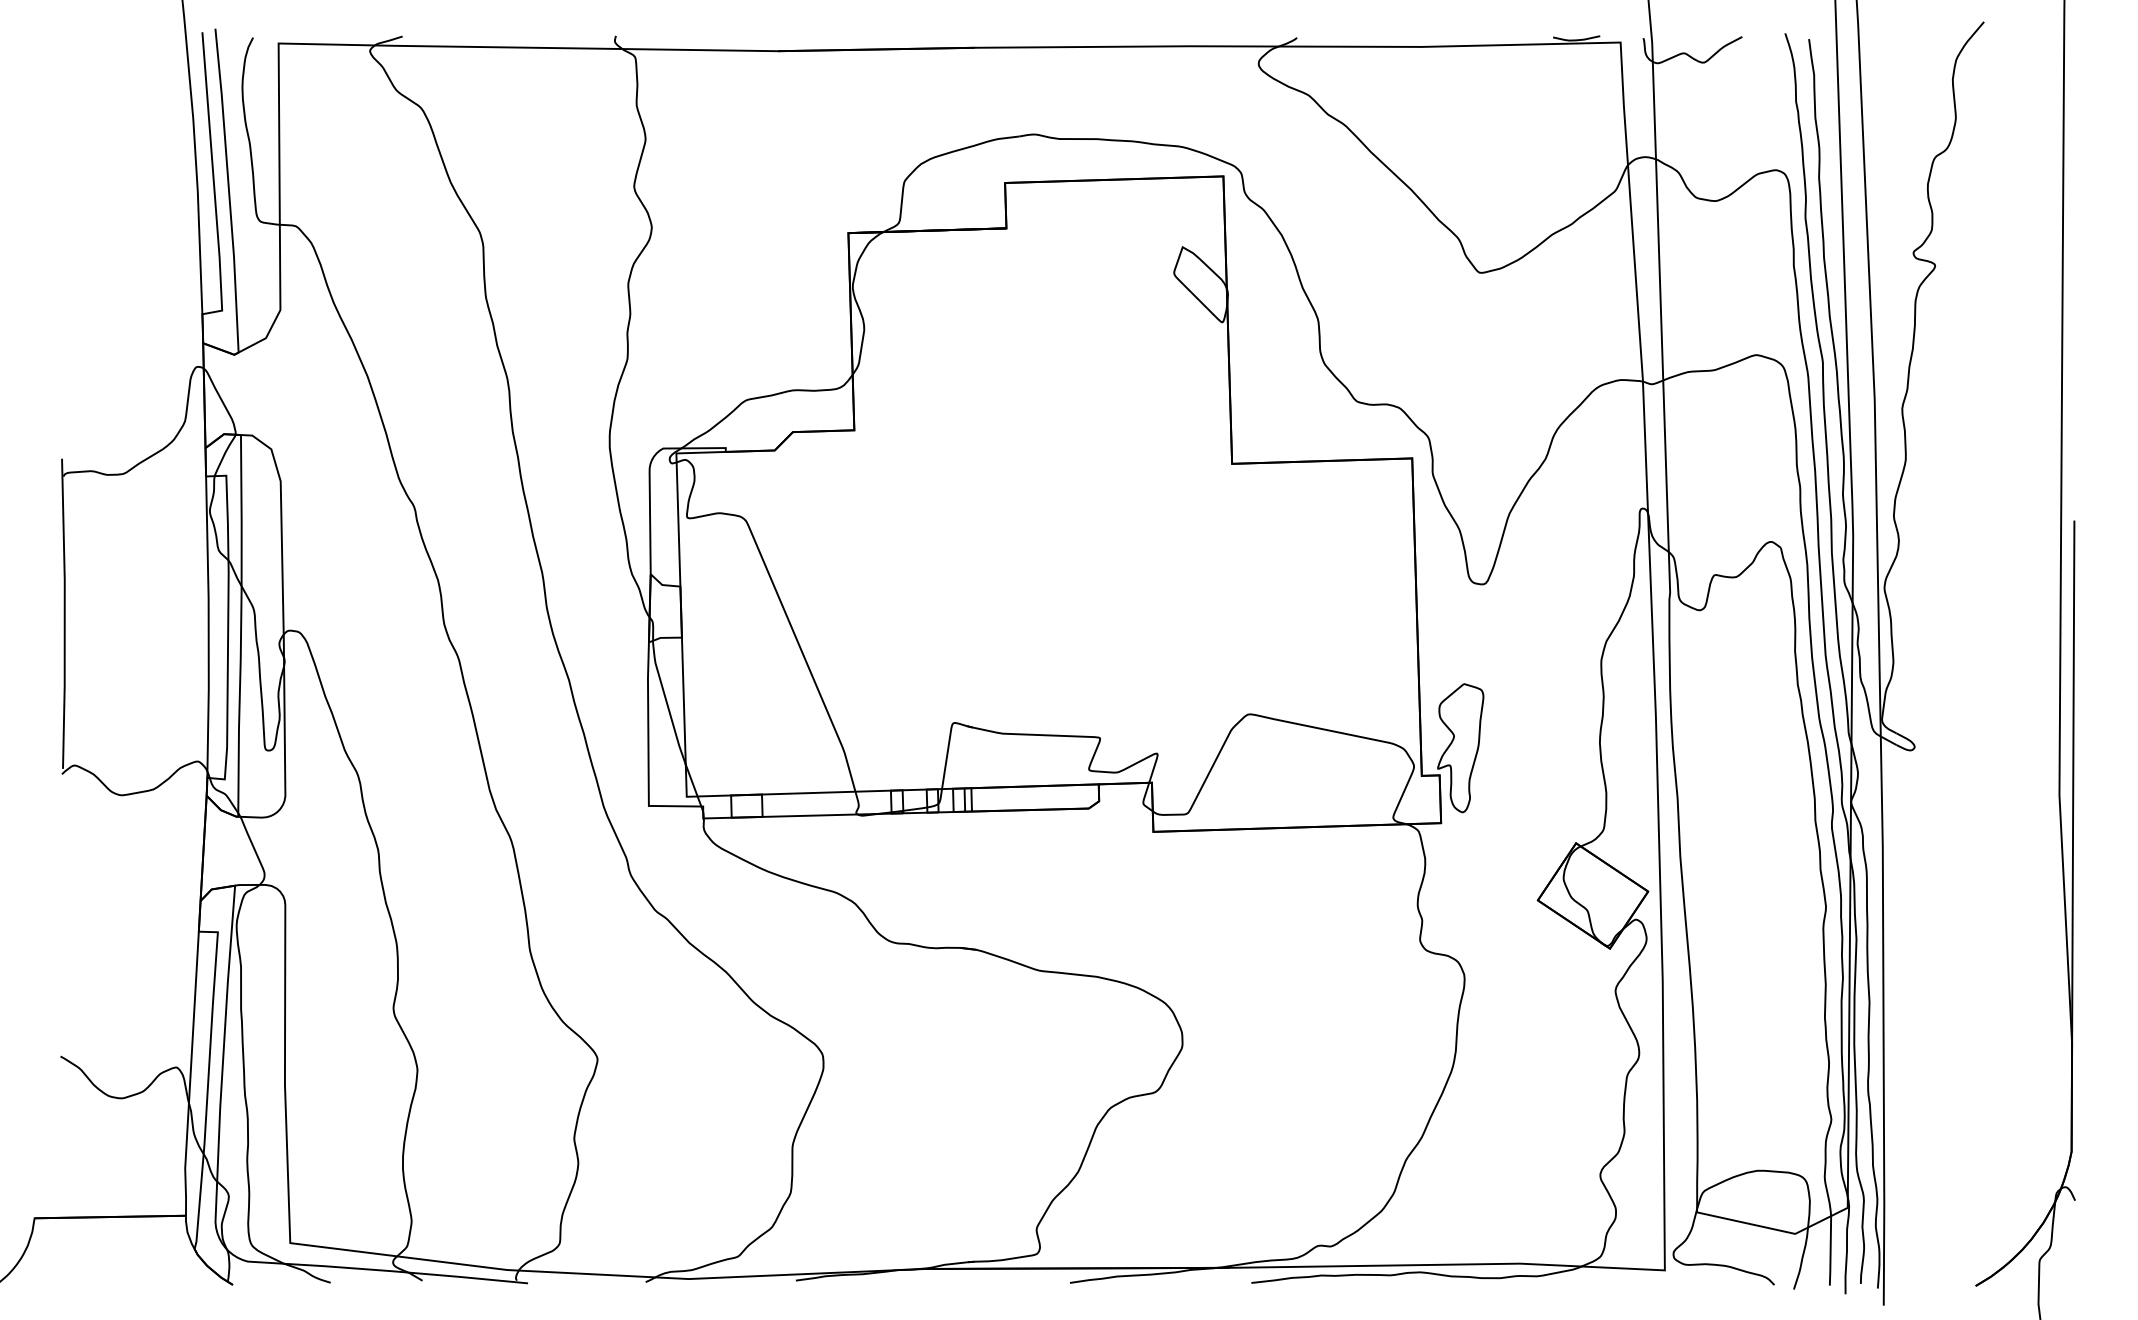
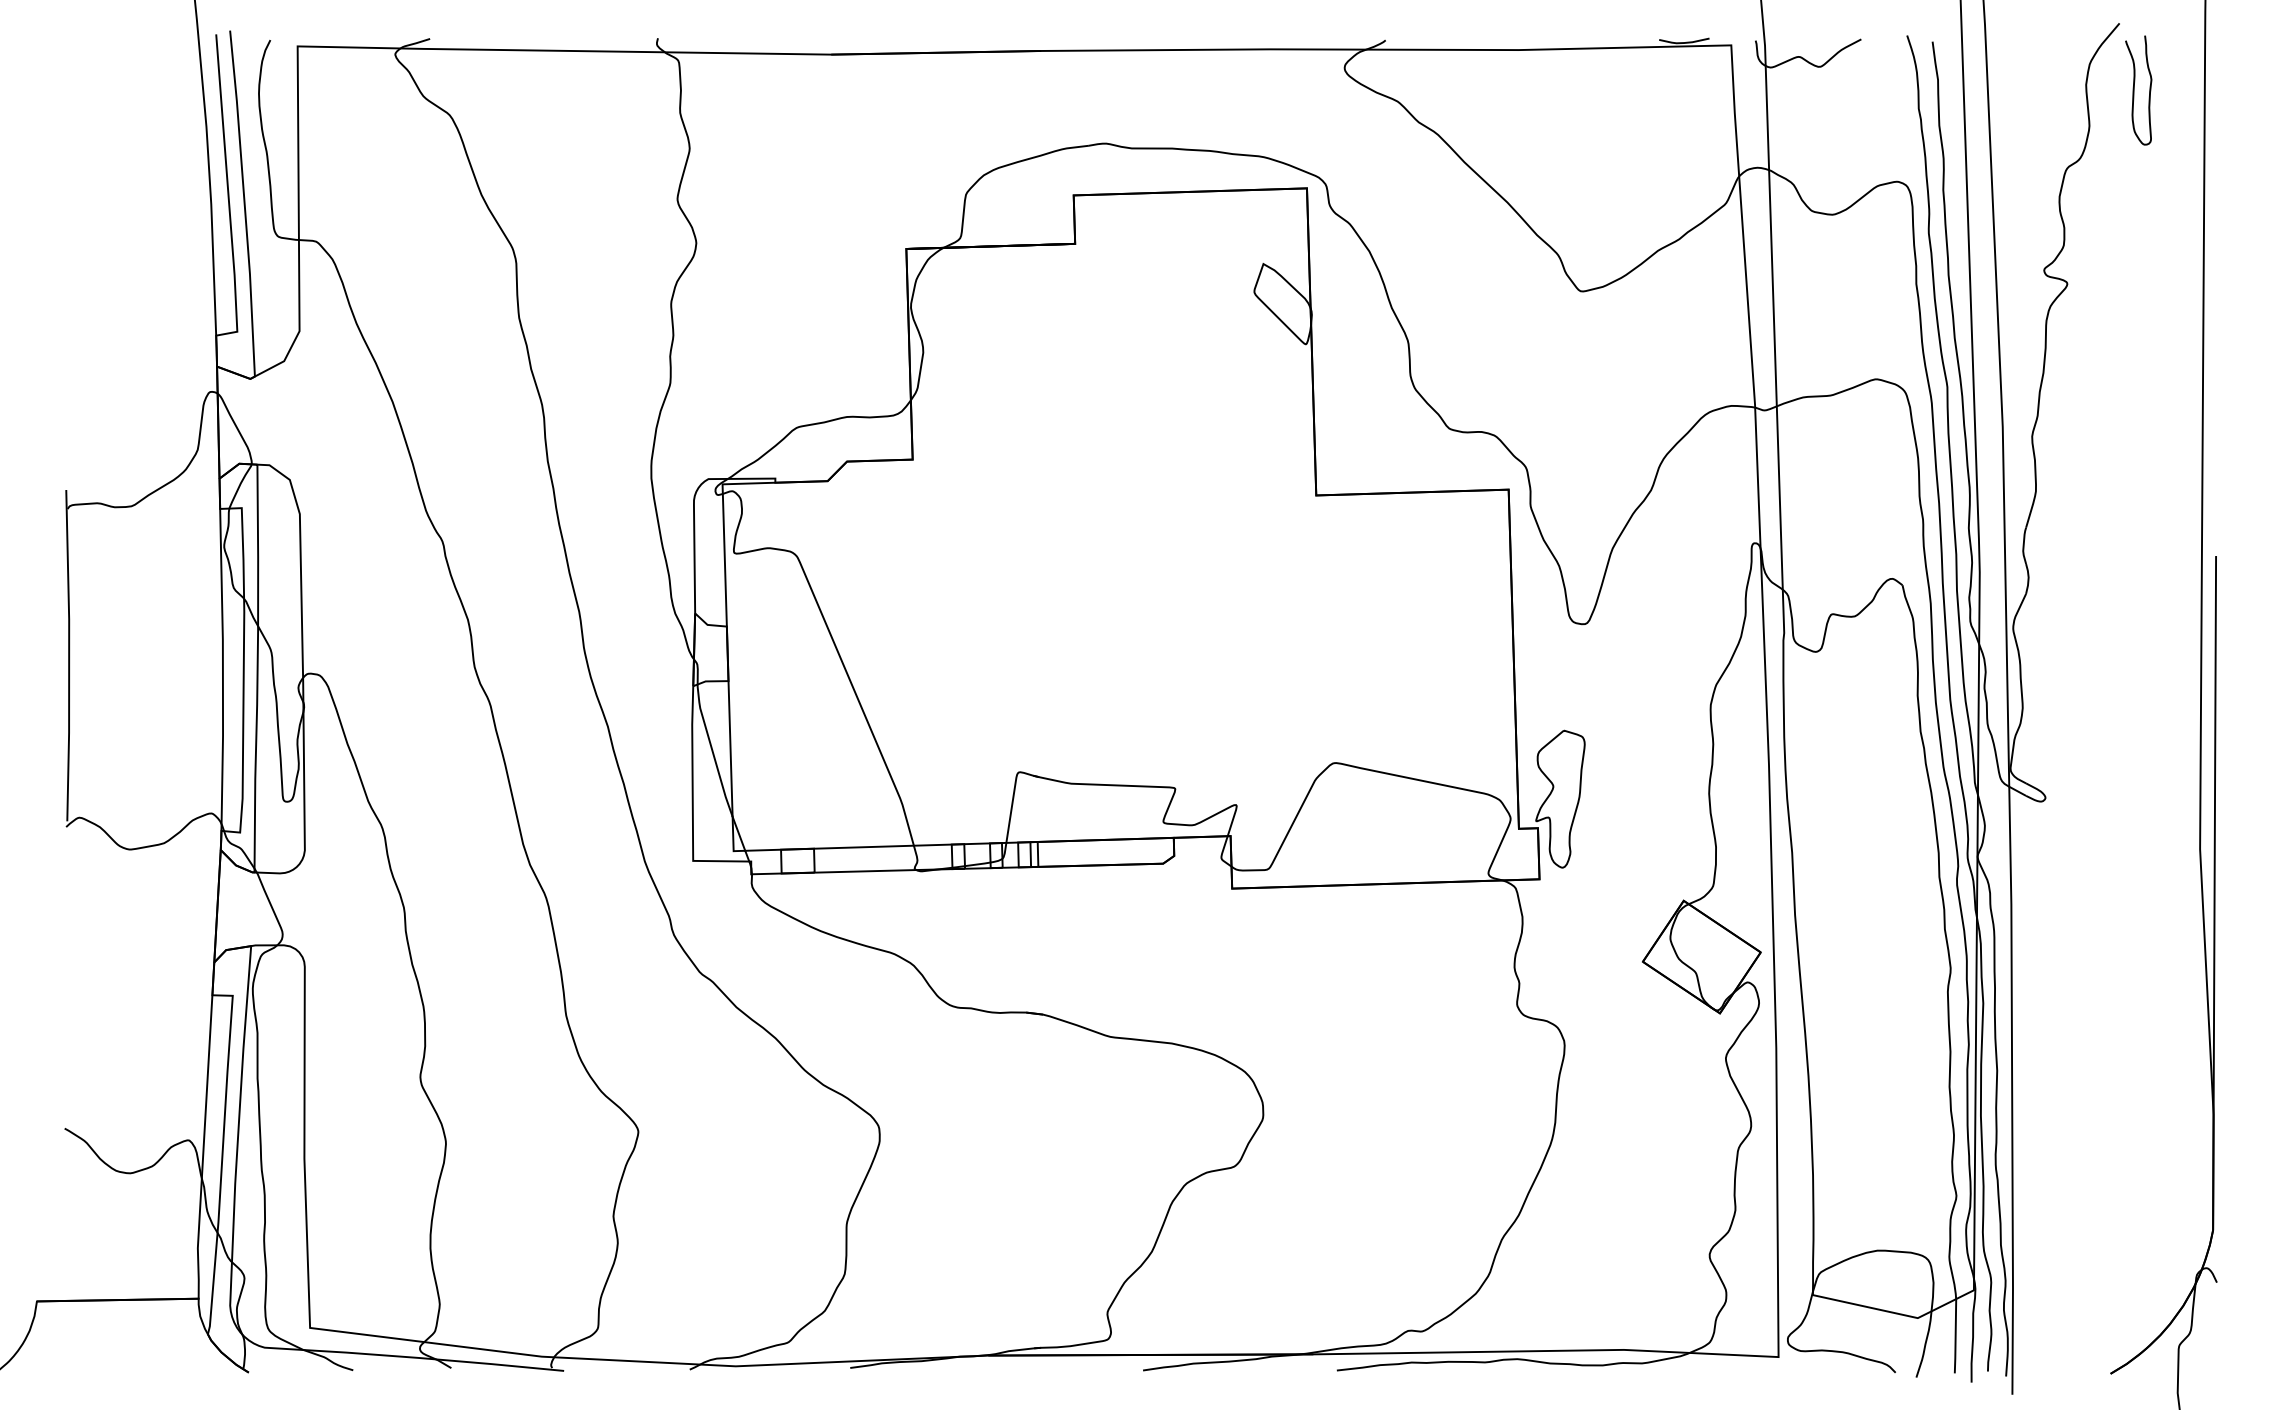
curve: (1998, 84) -> (2134, 90), added

